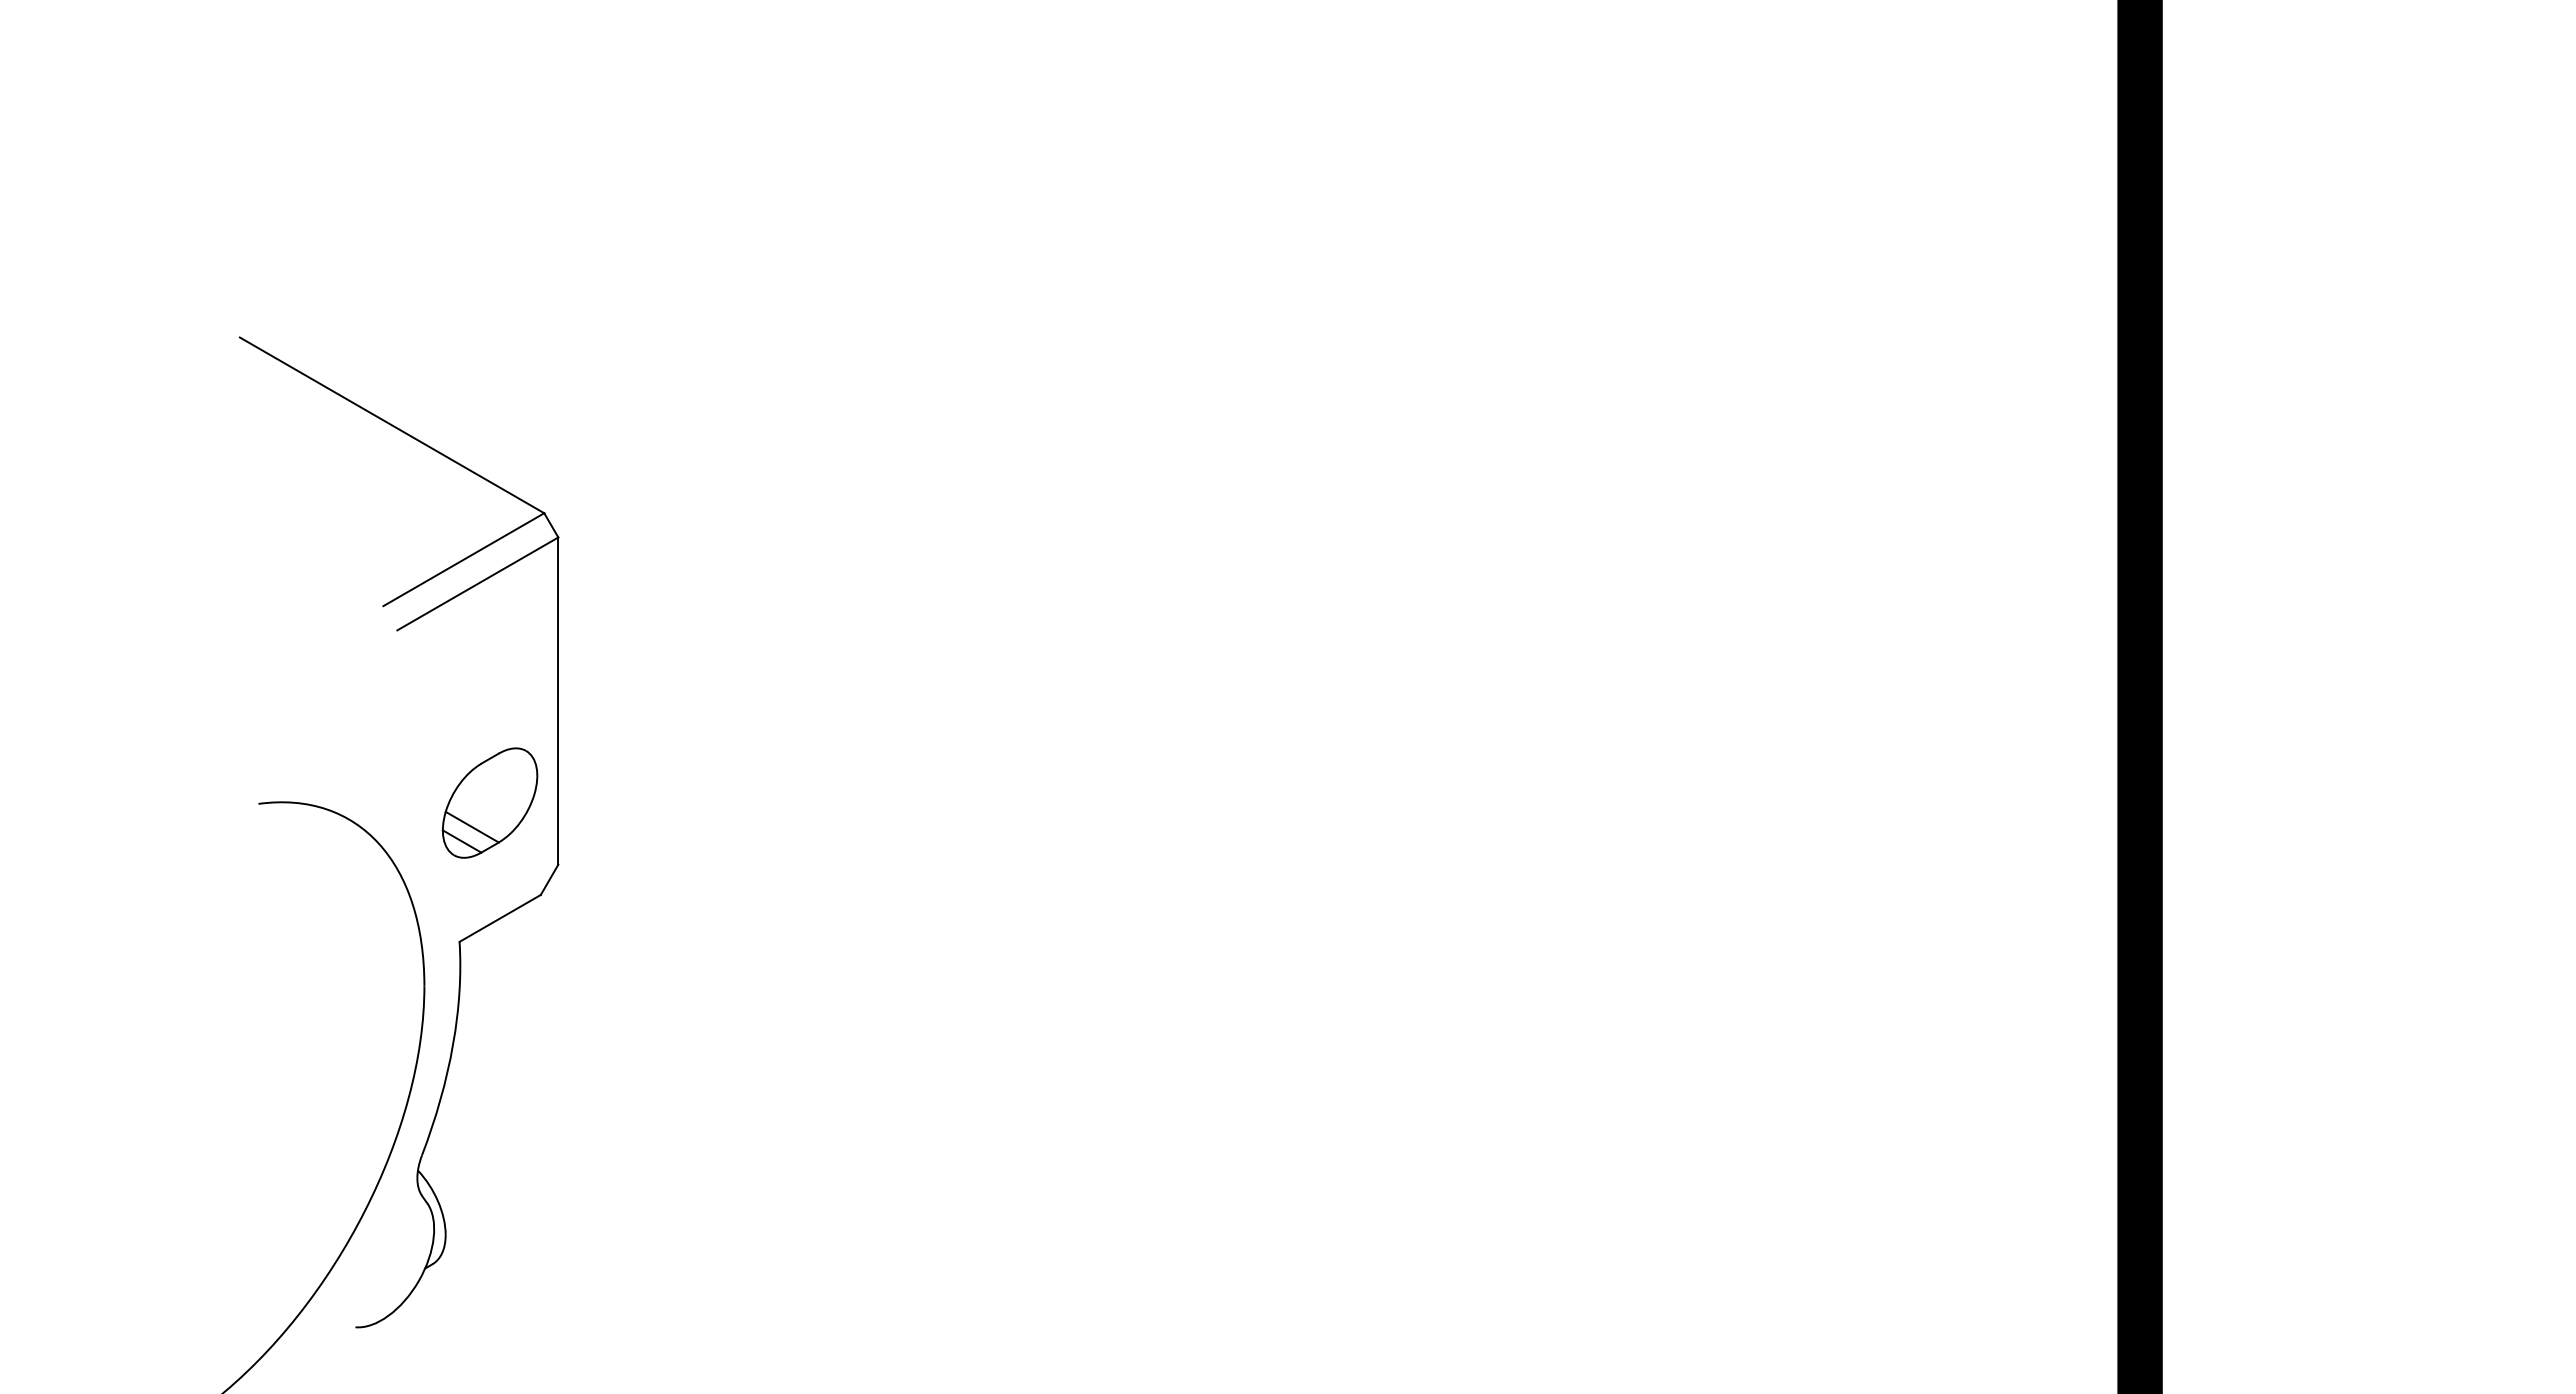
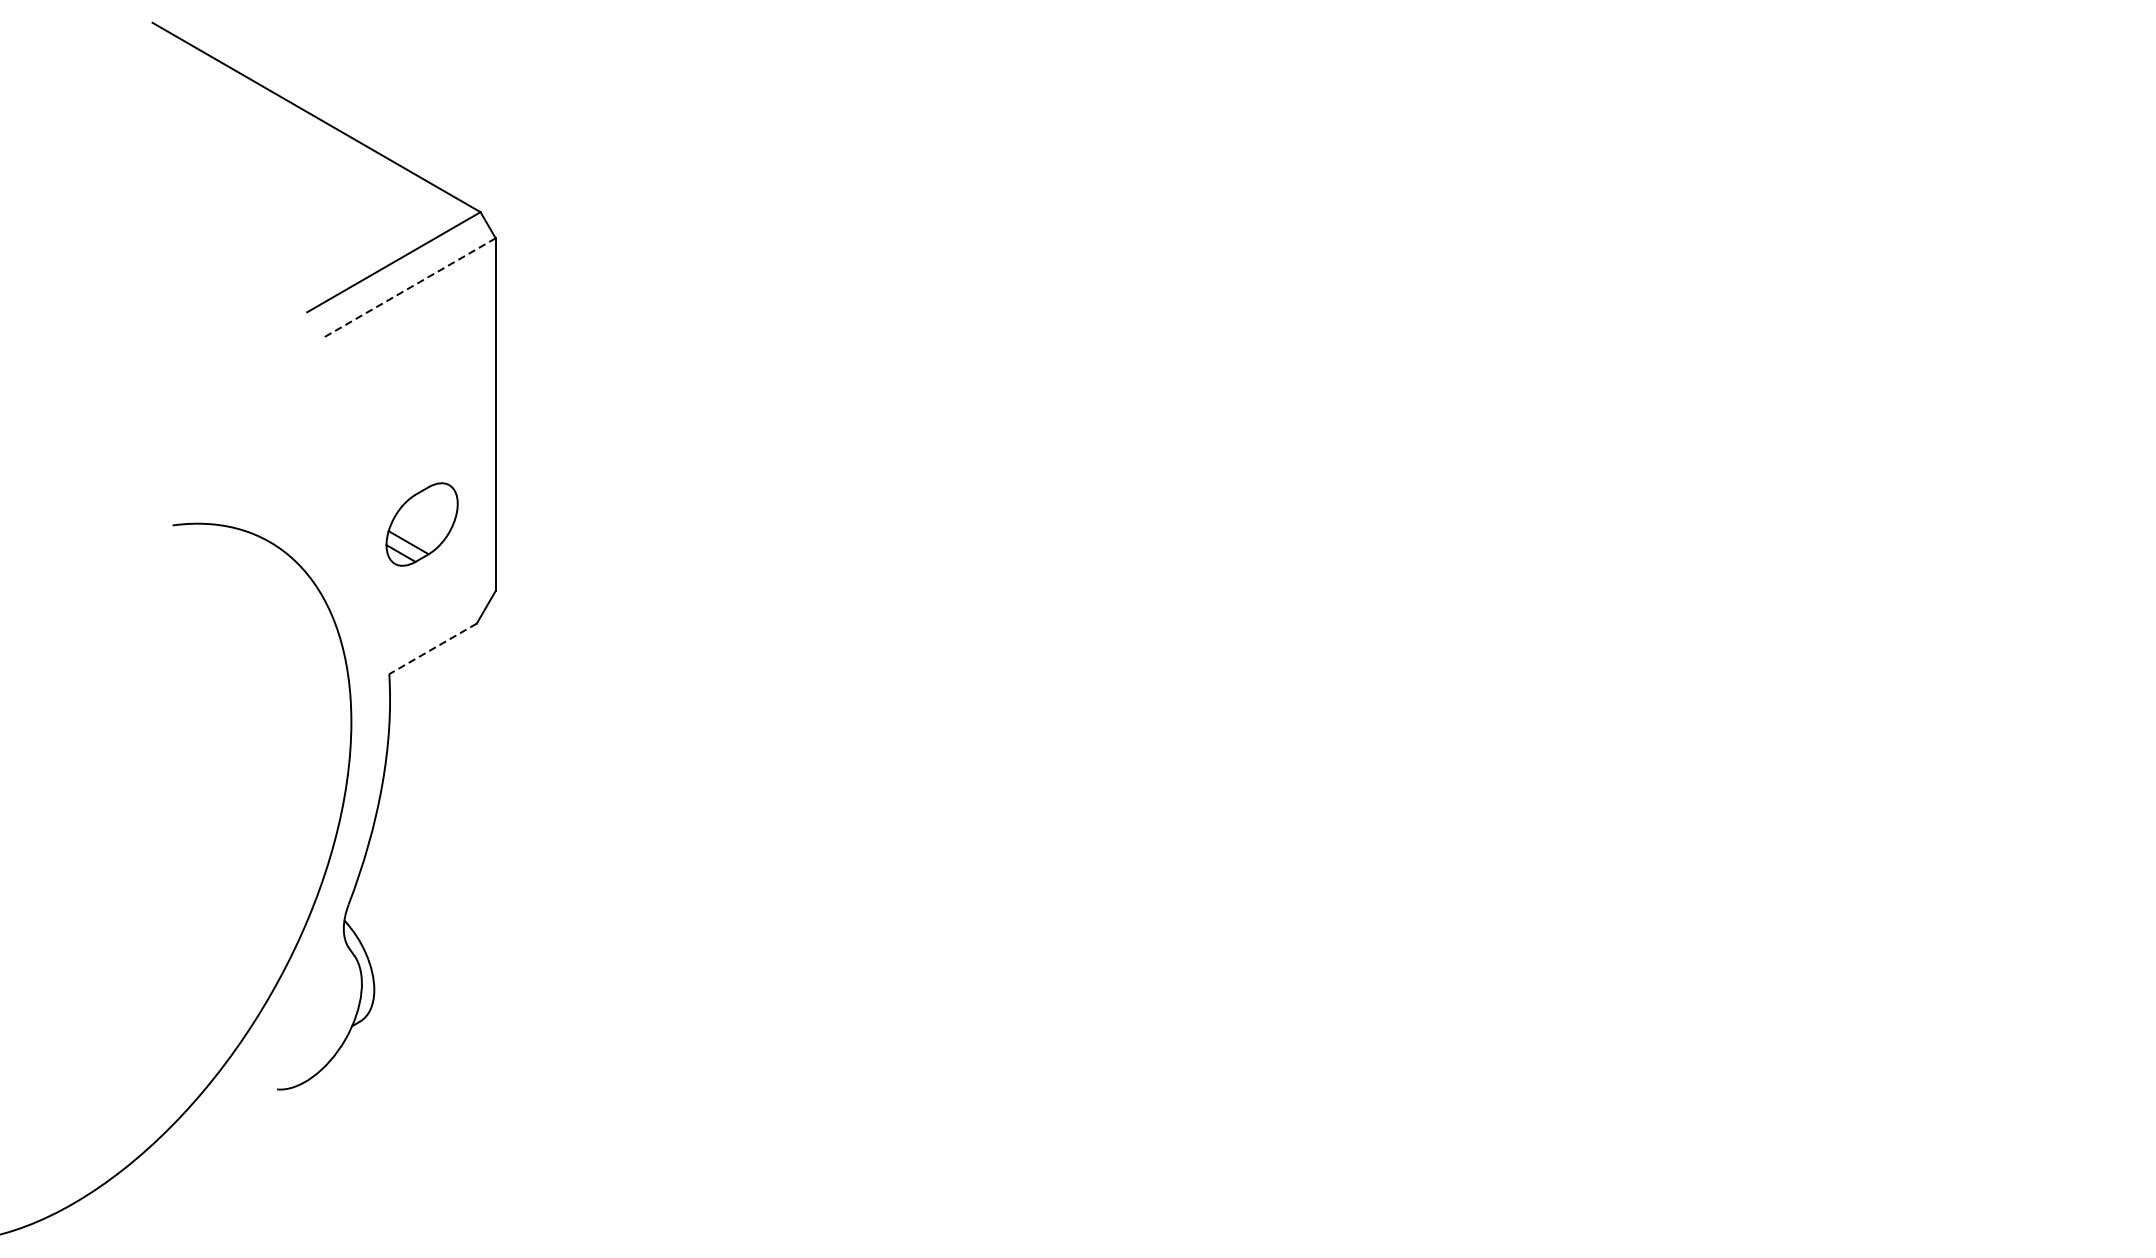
line: (477, 583) -> (408, 287), solid -> dashed
part: (489, 802) -> (421, 523), size x0.7
line: (500, 918) -> (433, 648), solid -> dashed

